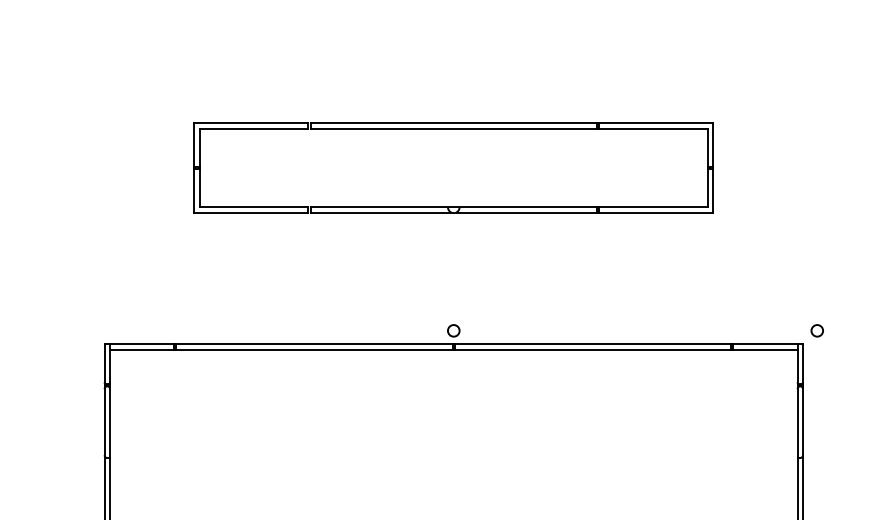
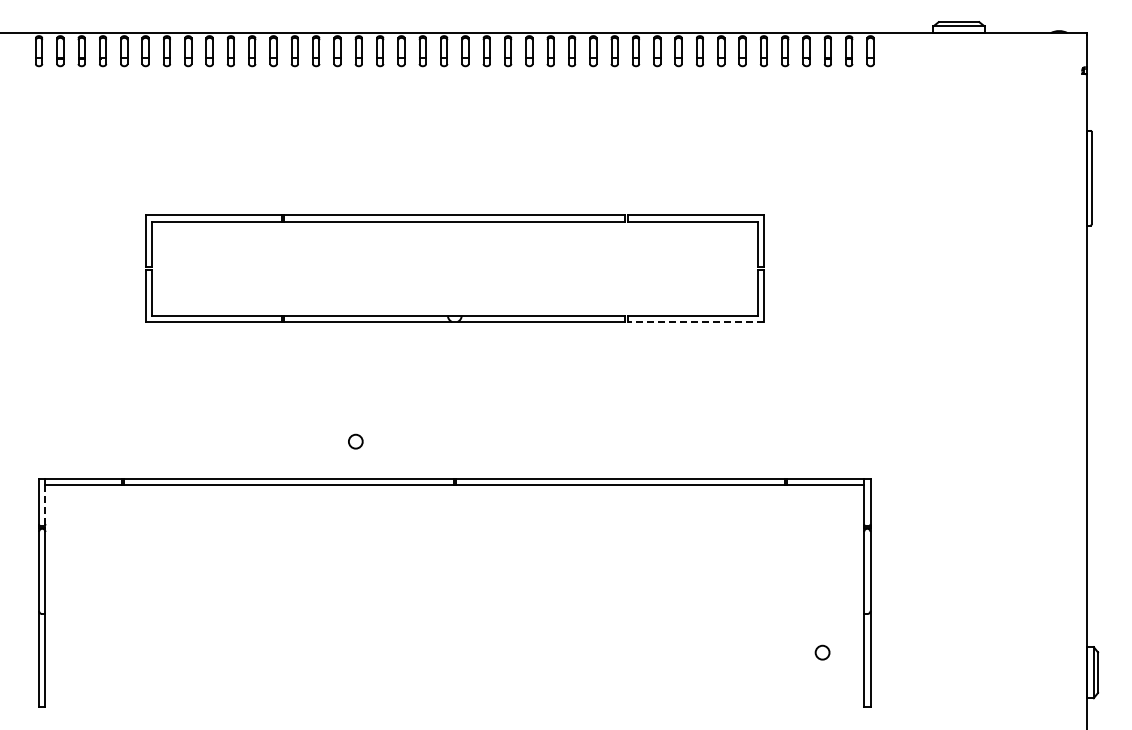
line: (655, 212) -> (695, 321), solid -> dashed
circle: (453, 330) -> (355, 441), moved
circle: (817, 330) -> (822, 652), moved
line: (110, 366) -> (45, 505), solid -> dashed

